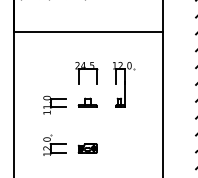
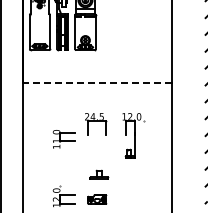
line: (87, 32) -> (97, 83), solid -> dashed
part: (87, 102) -> (99, 174), moved
part: (53, 105) -> (63, 139), moved

